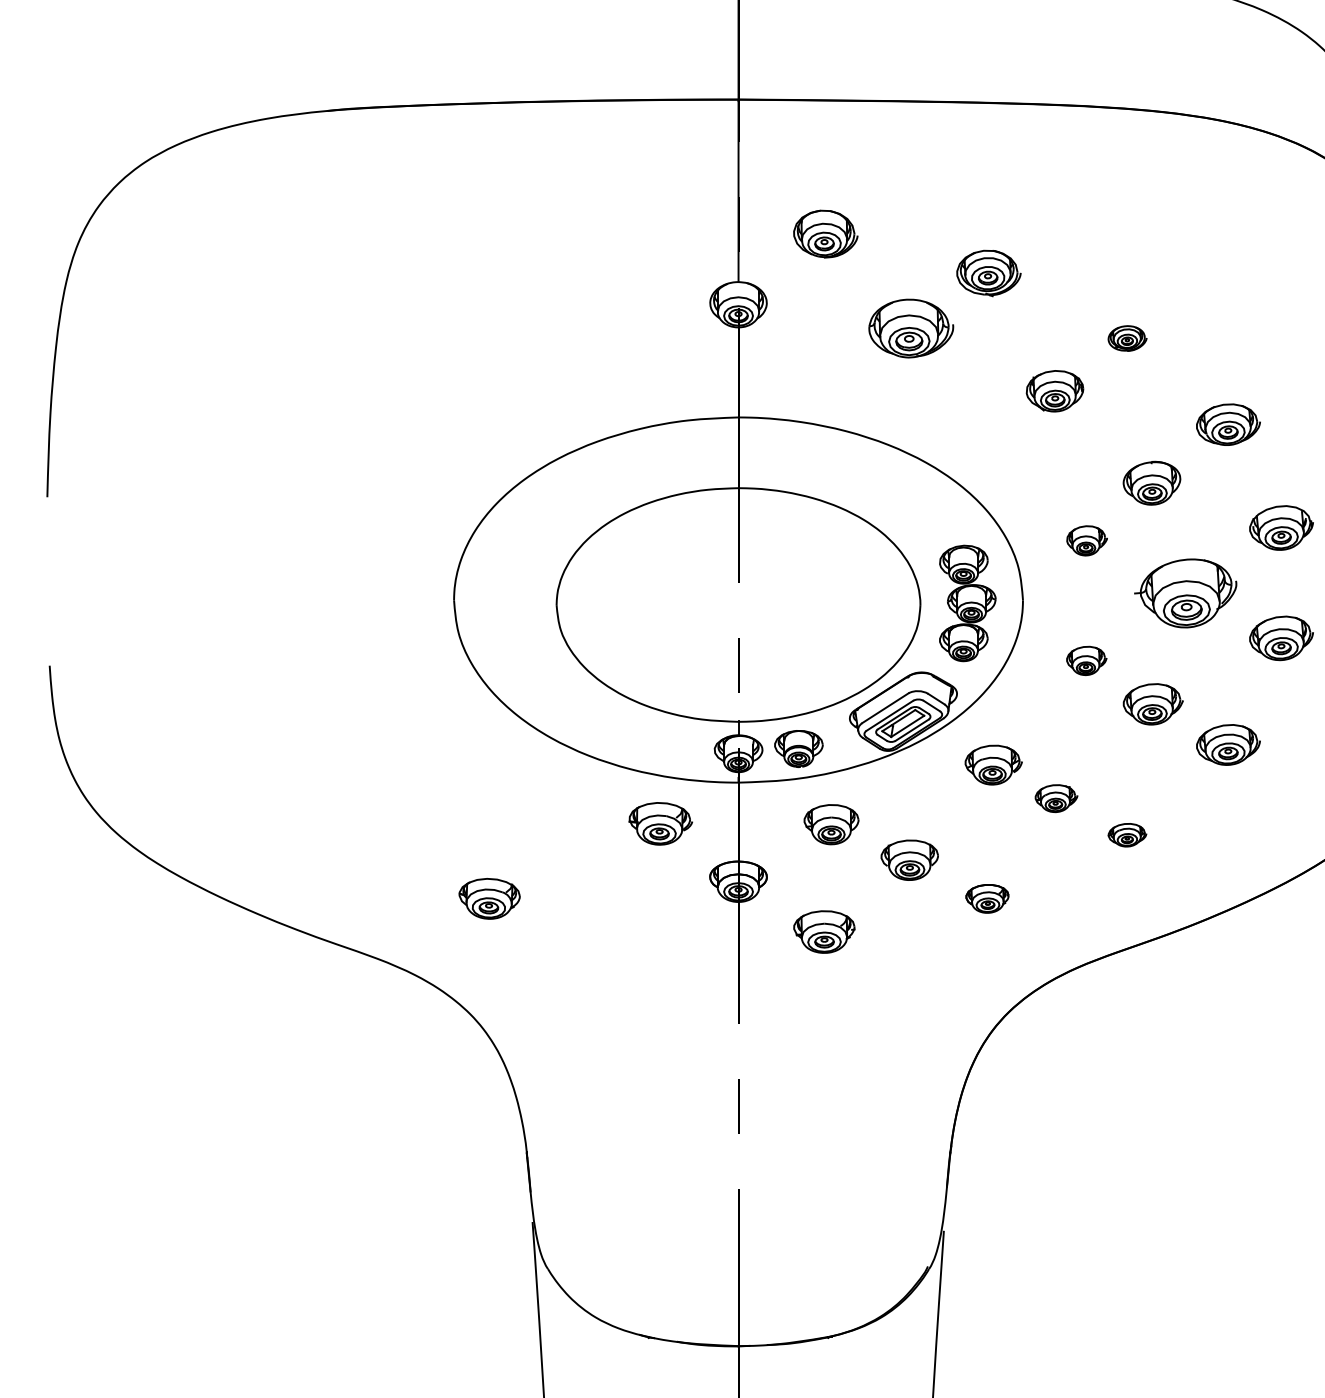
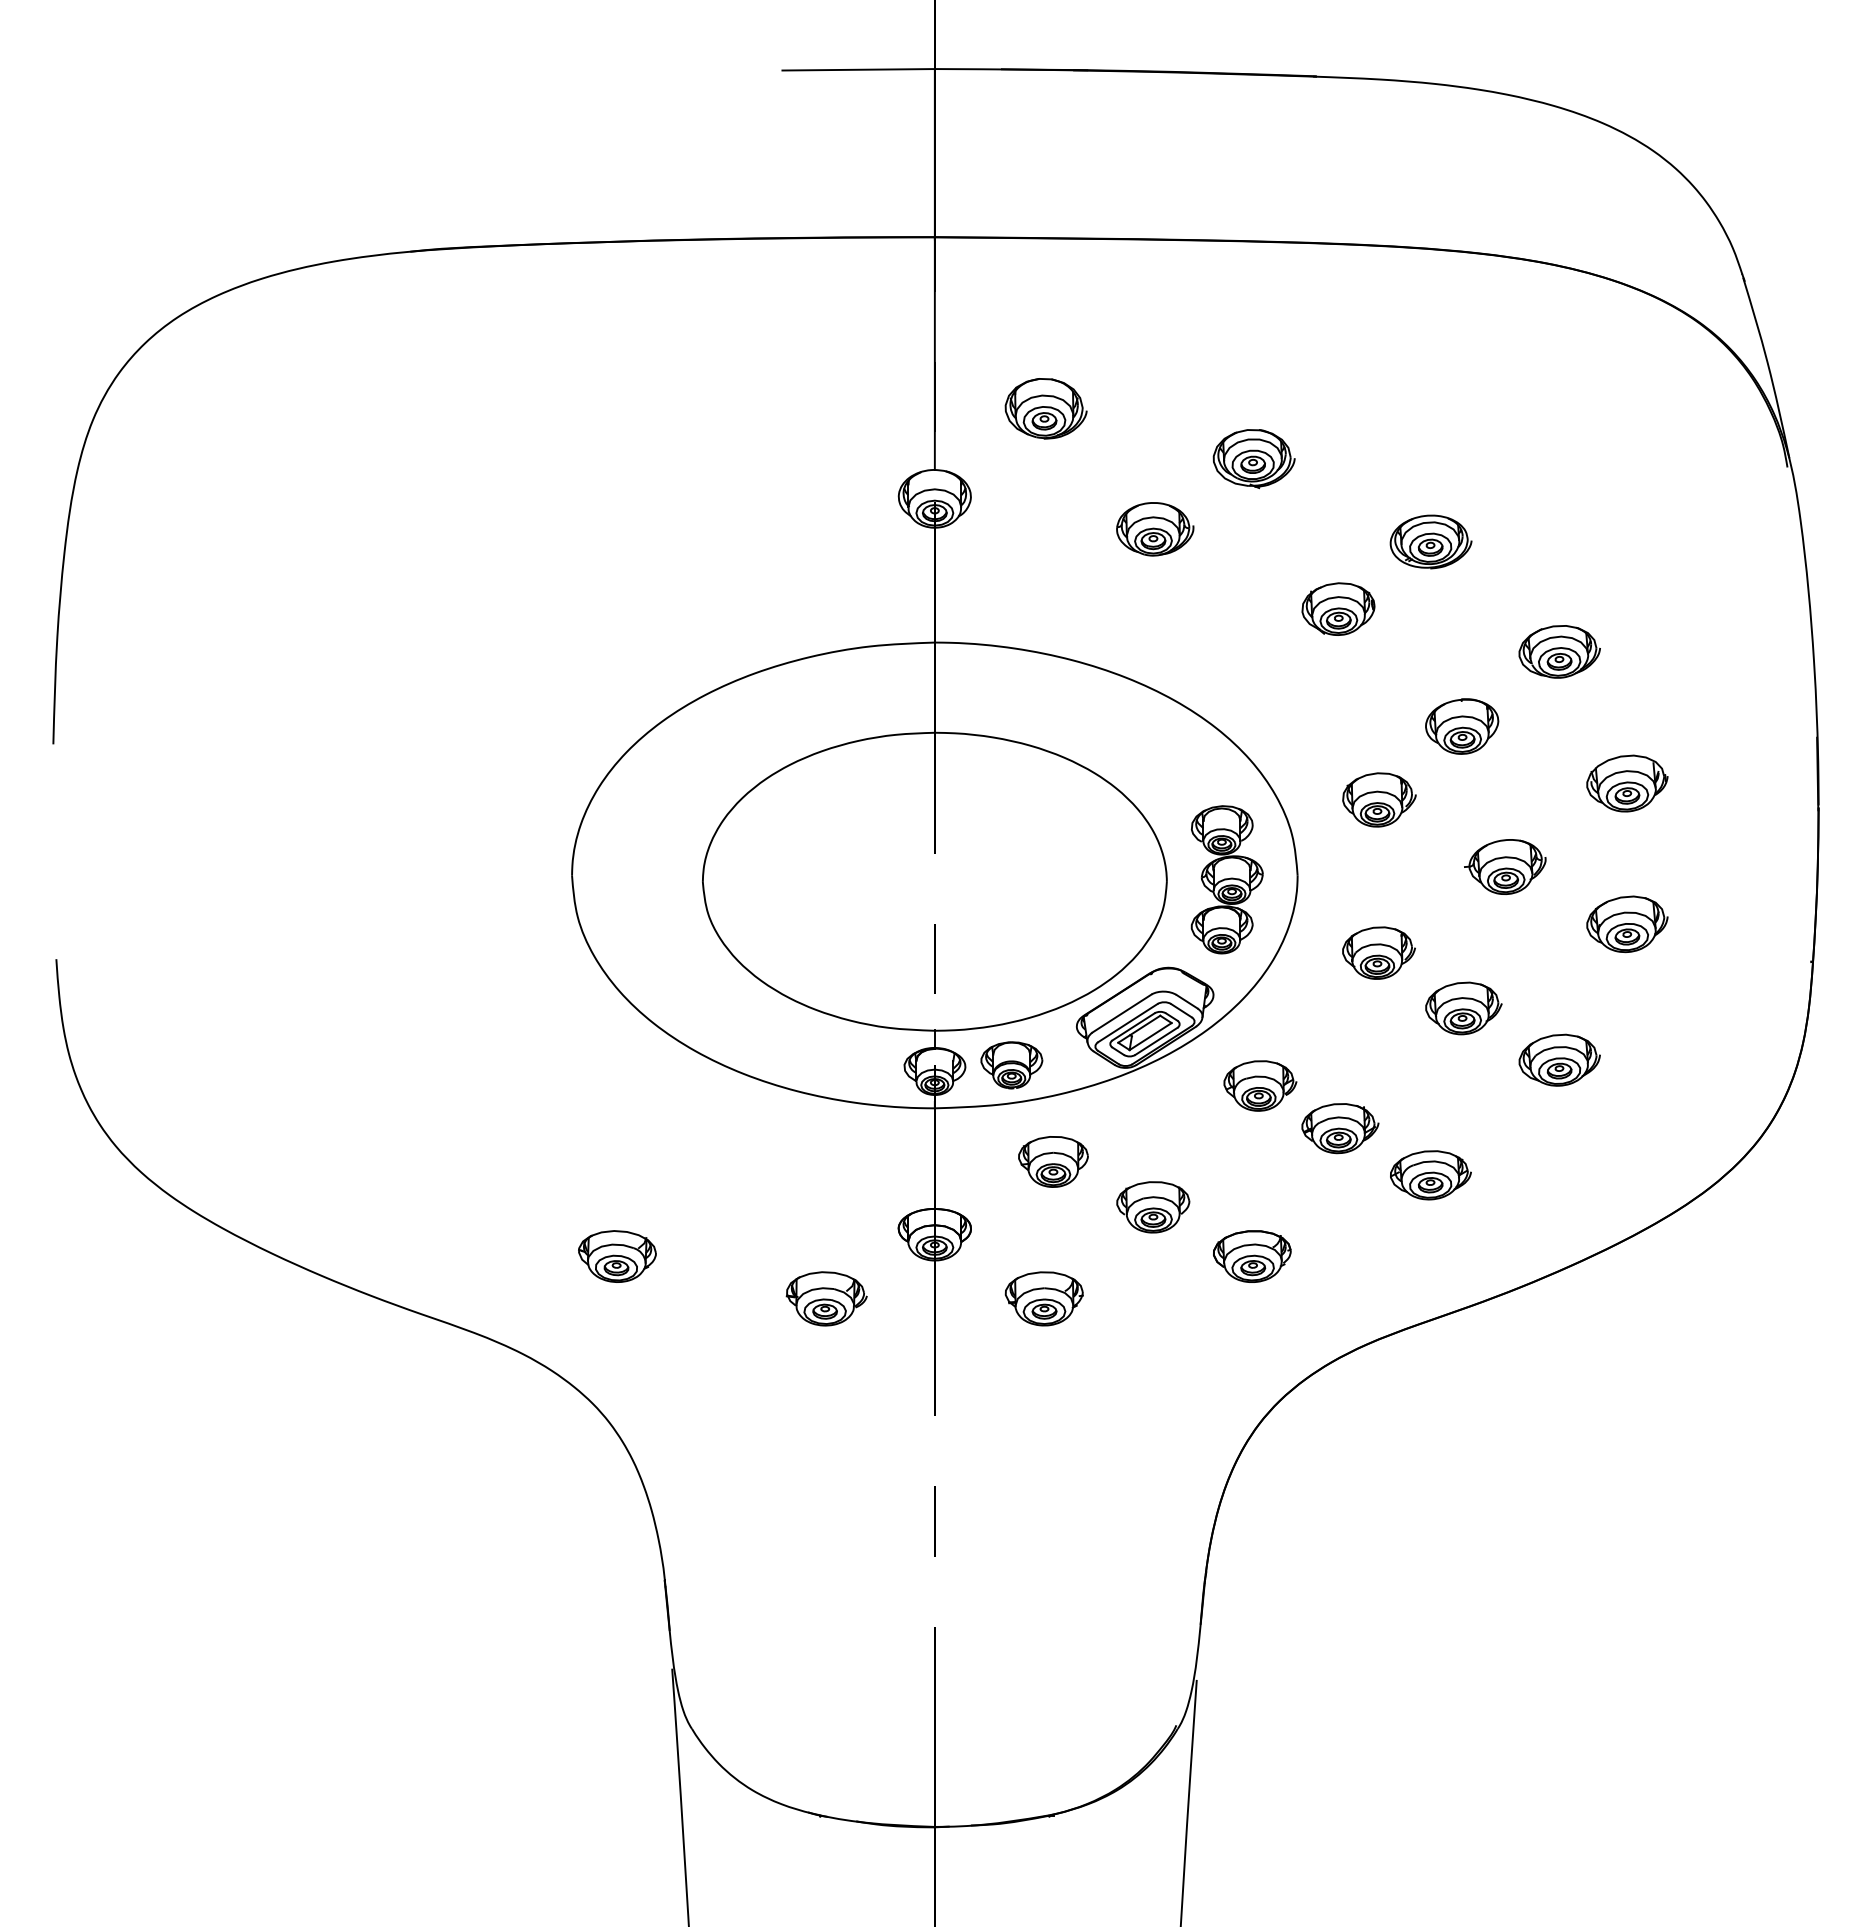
part: (911, 328) -> (1155, 529), size x0.71
part: (1127, 338) -> (1430, 541), size x1.67
part: (1087, 540) -> (1379, 799), size x1.43
part: (1185, 593) -> (1505, 866), size x0.62
part: (1086, 660) -> (1378, 952), size x1.43
part: (1056, 798) -> (1340, 1128), size x1.43
part: (660, 823) -> (826, 1298), moved
part: (1127, 835) -> (1430, 1175), size x1.67
part: (987, 898) -> (1252, 1256), size x1.43

